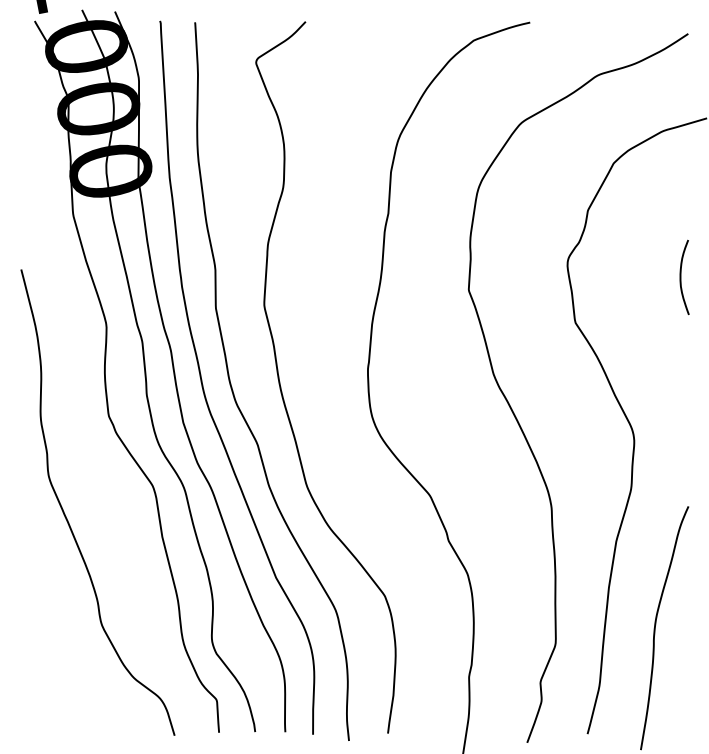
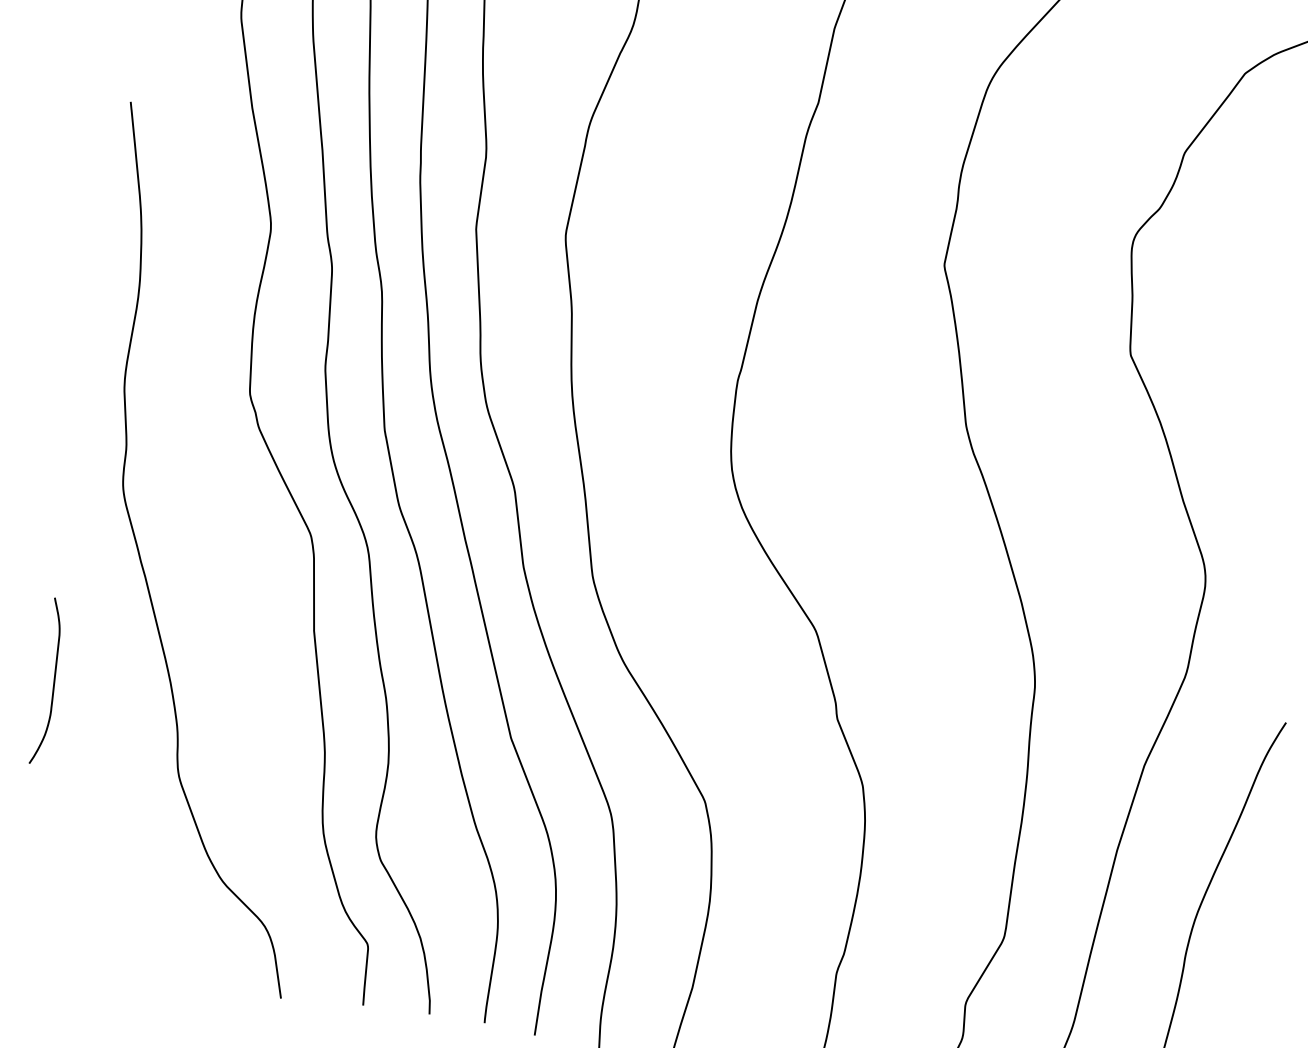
curve: (26, 583) -> (52, 678), added

